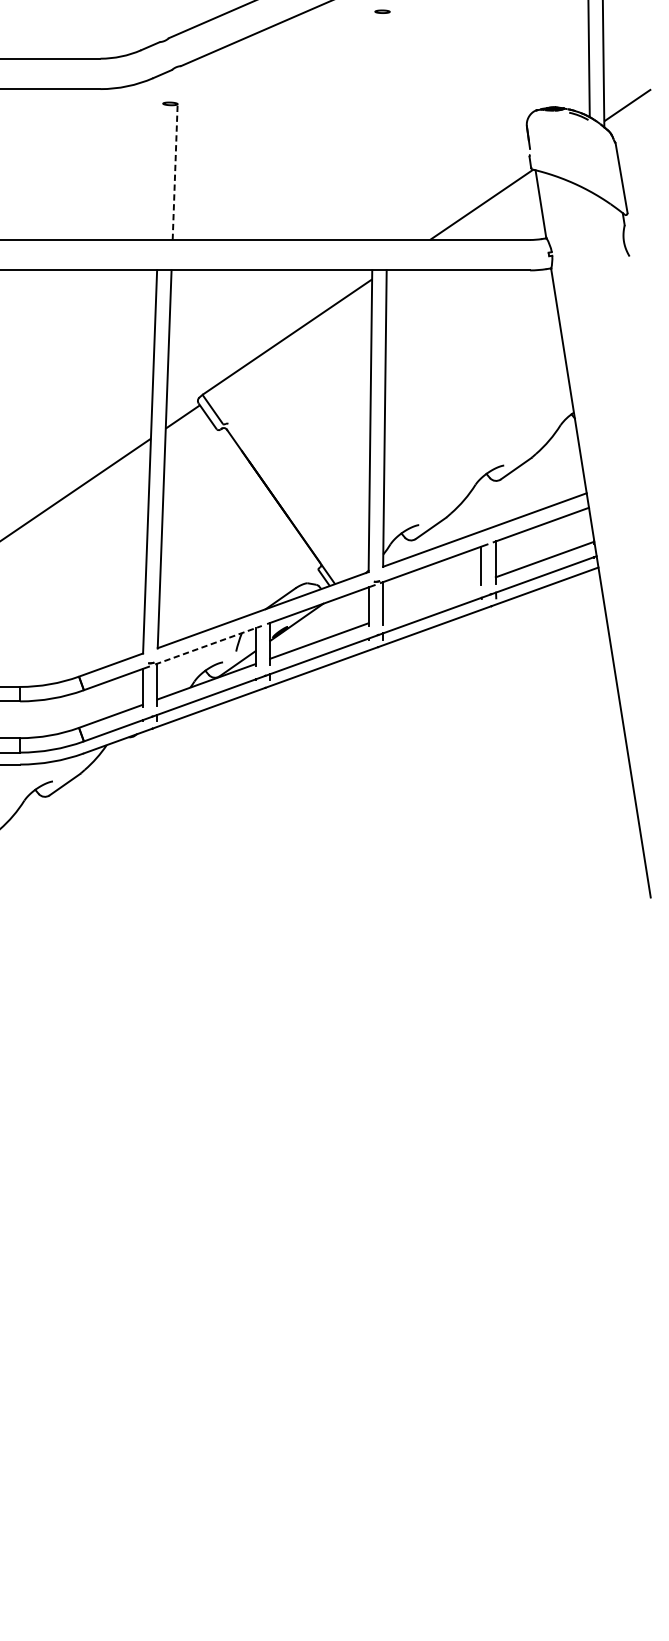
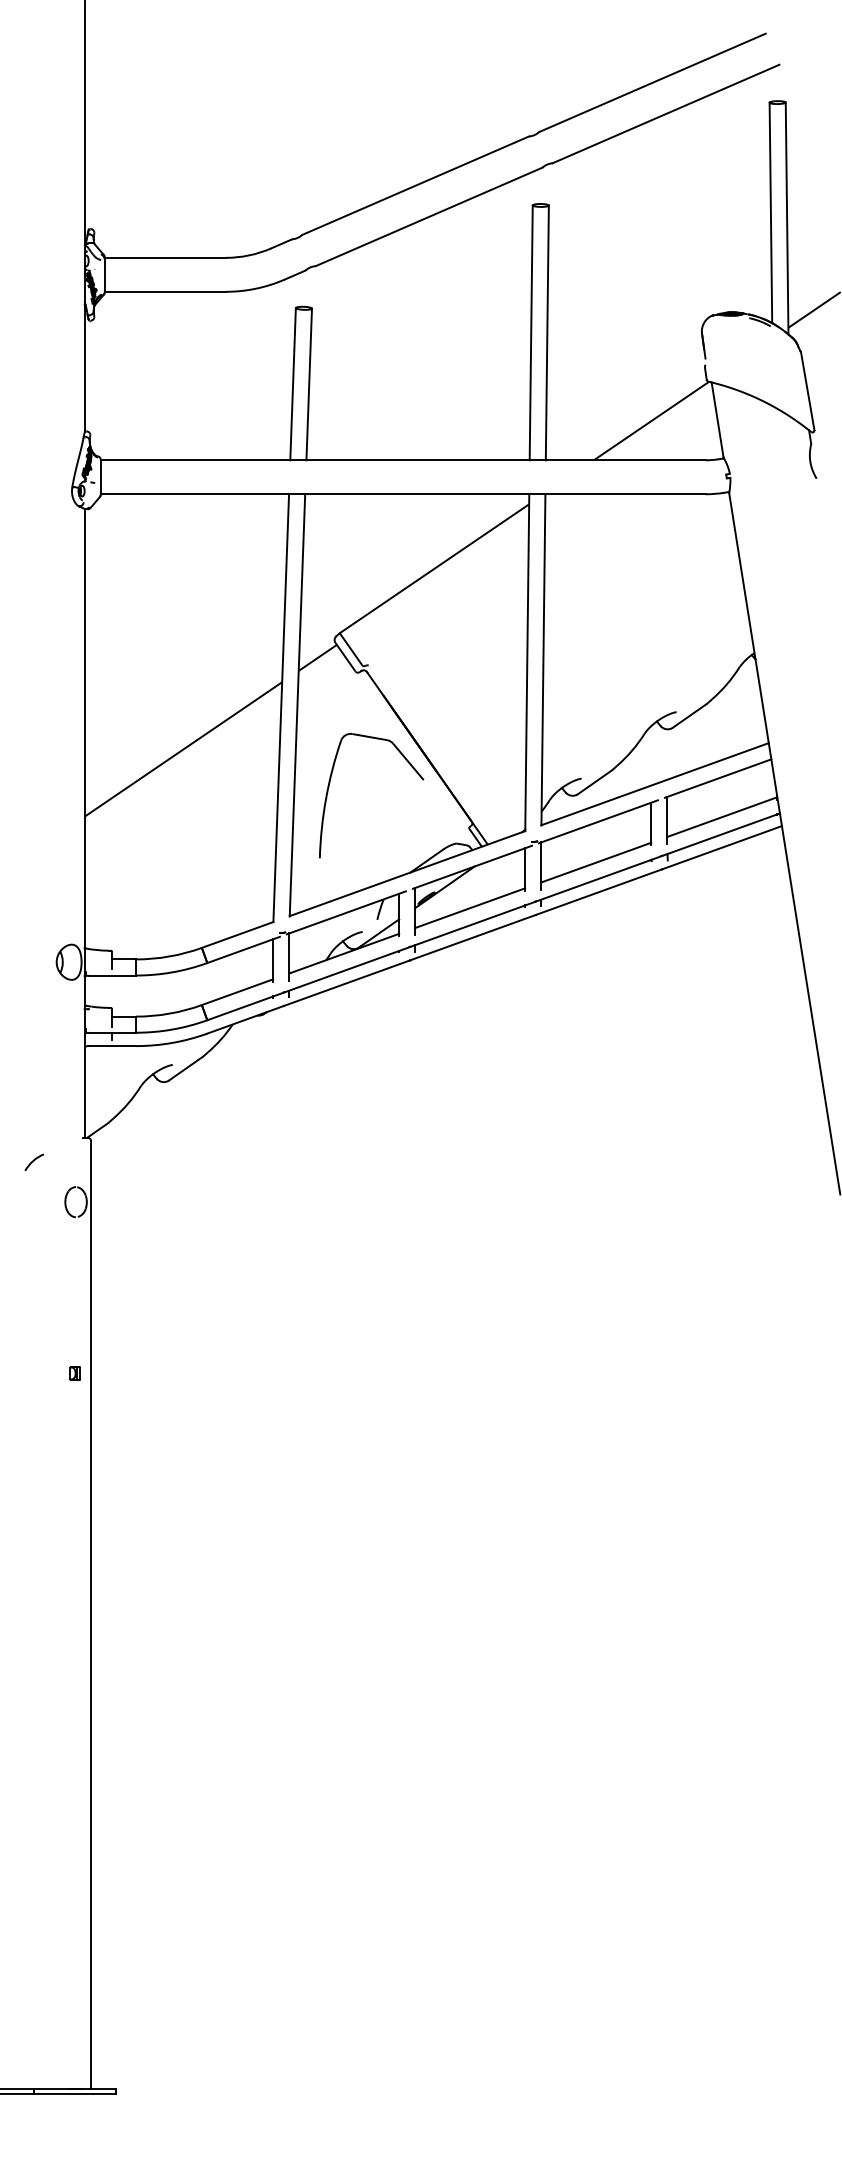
line: (373, 125) -> (530, 332), added
line: (387, 125) -> (546, 332), added
line: (160, 172) -> (292, 384), added
line: (175, 172) -> (309, 384), dashed -> solid
part: (194, 529) -> (330, 783), added
line: (432, 600) -> (596, 862), added
line: (208, 644) -> (346, 912), dashed -> solid

